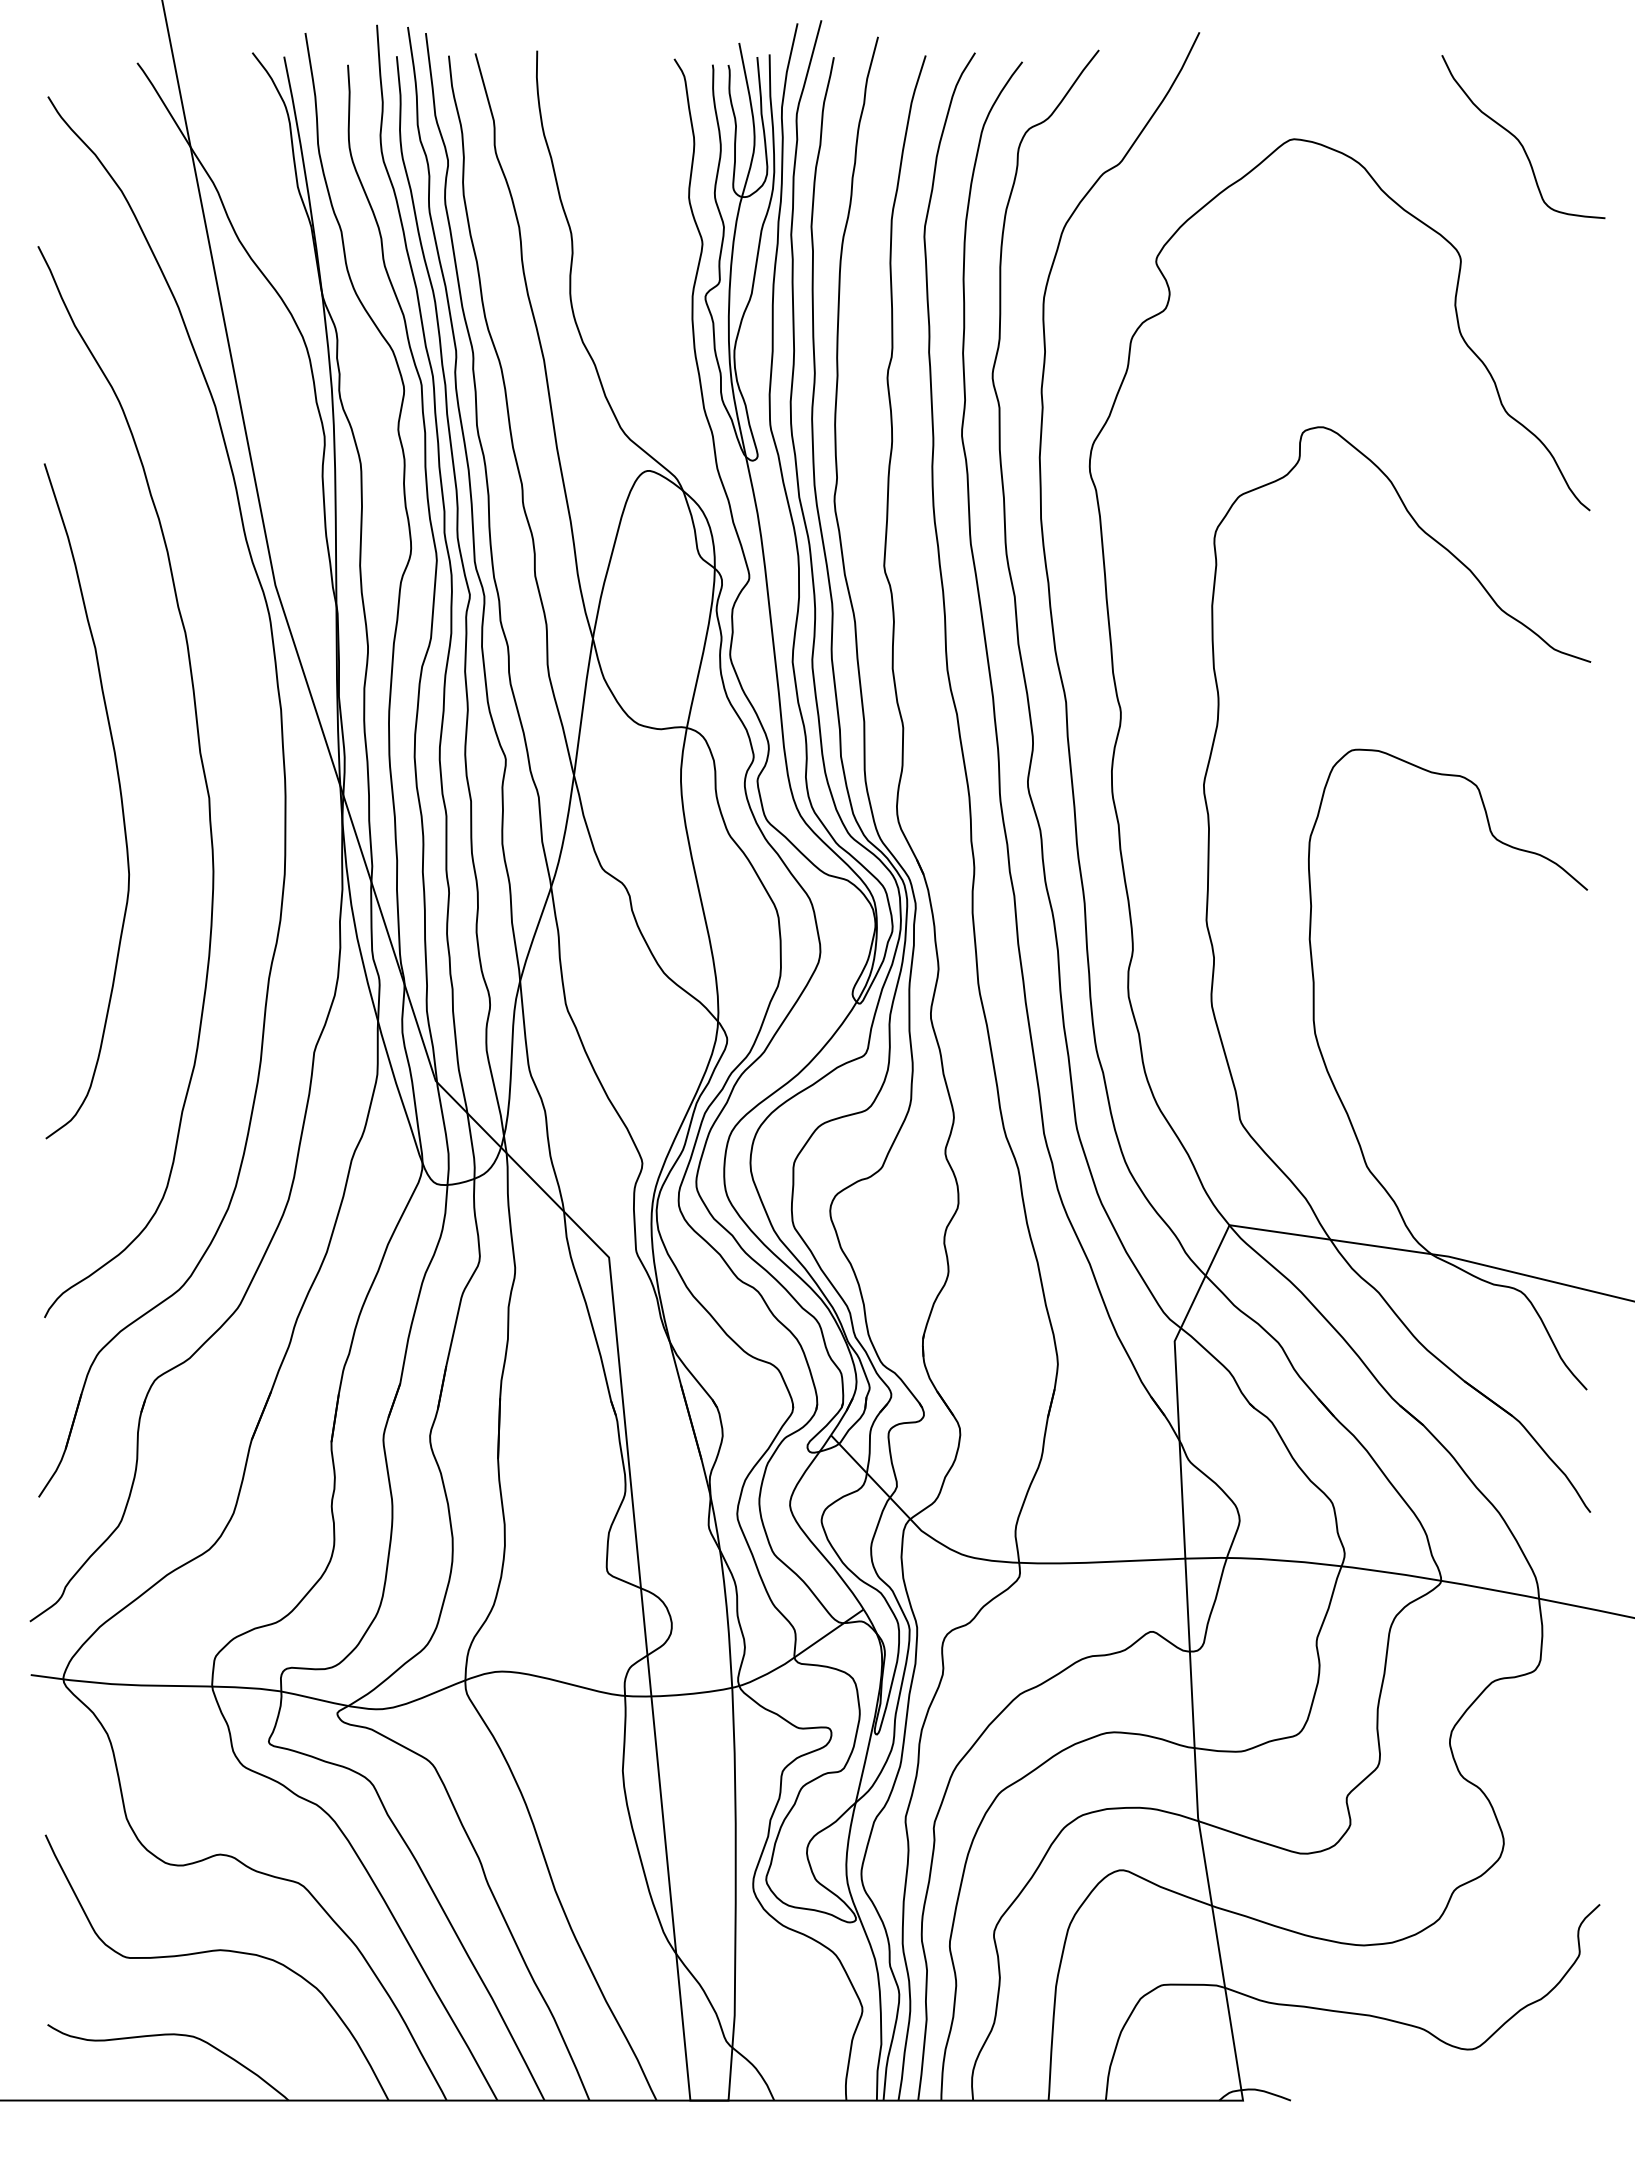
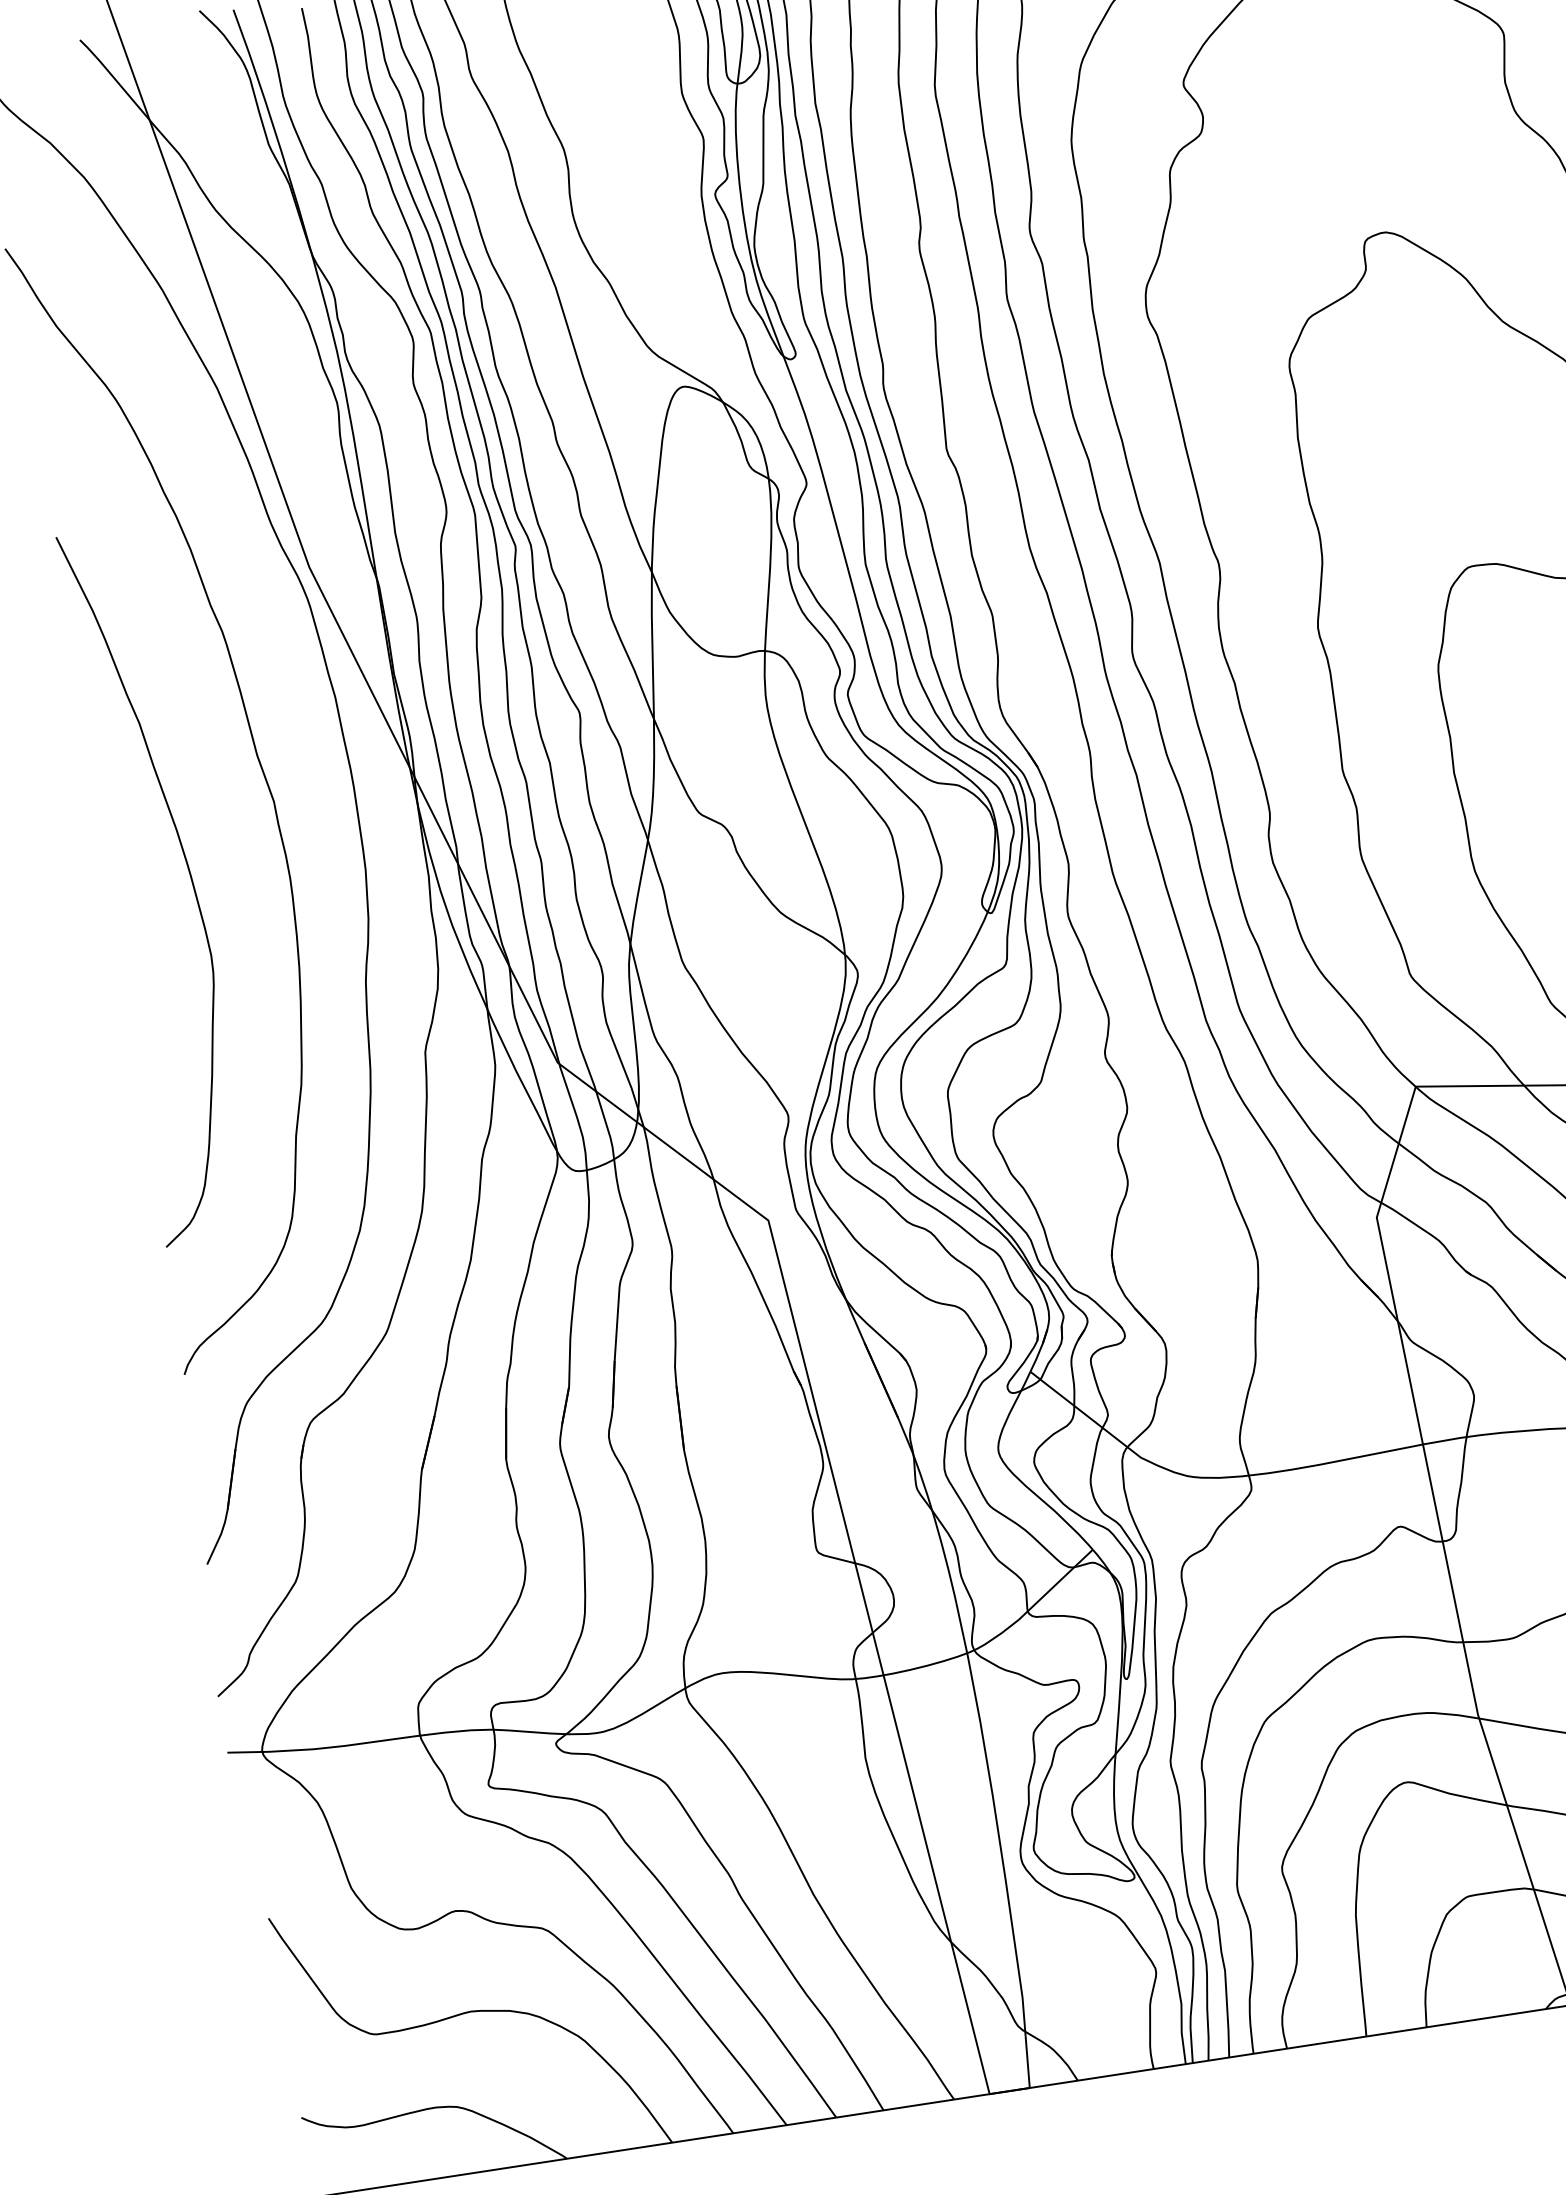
curve: (120, 799) -> (190, 878), moved

